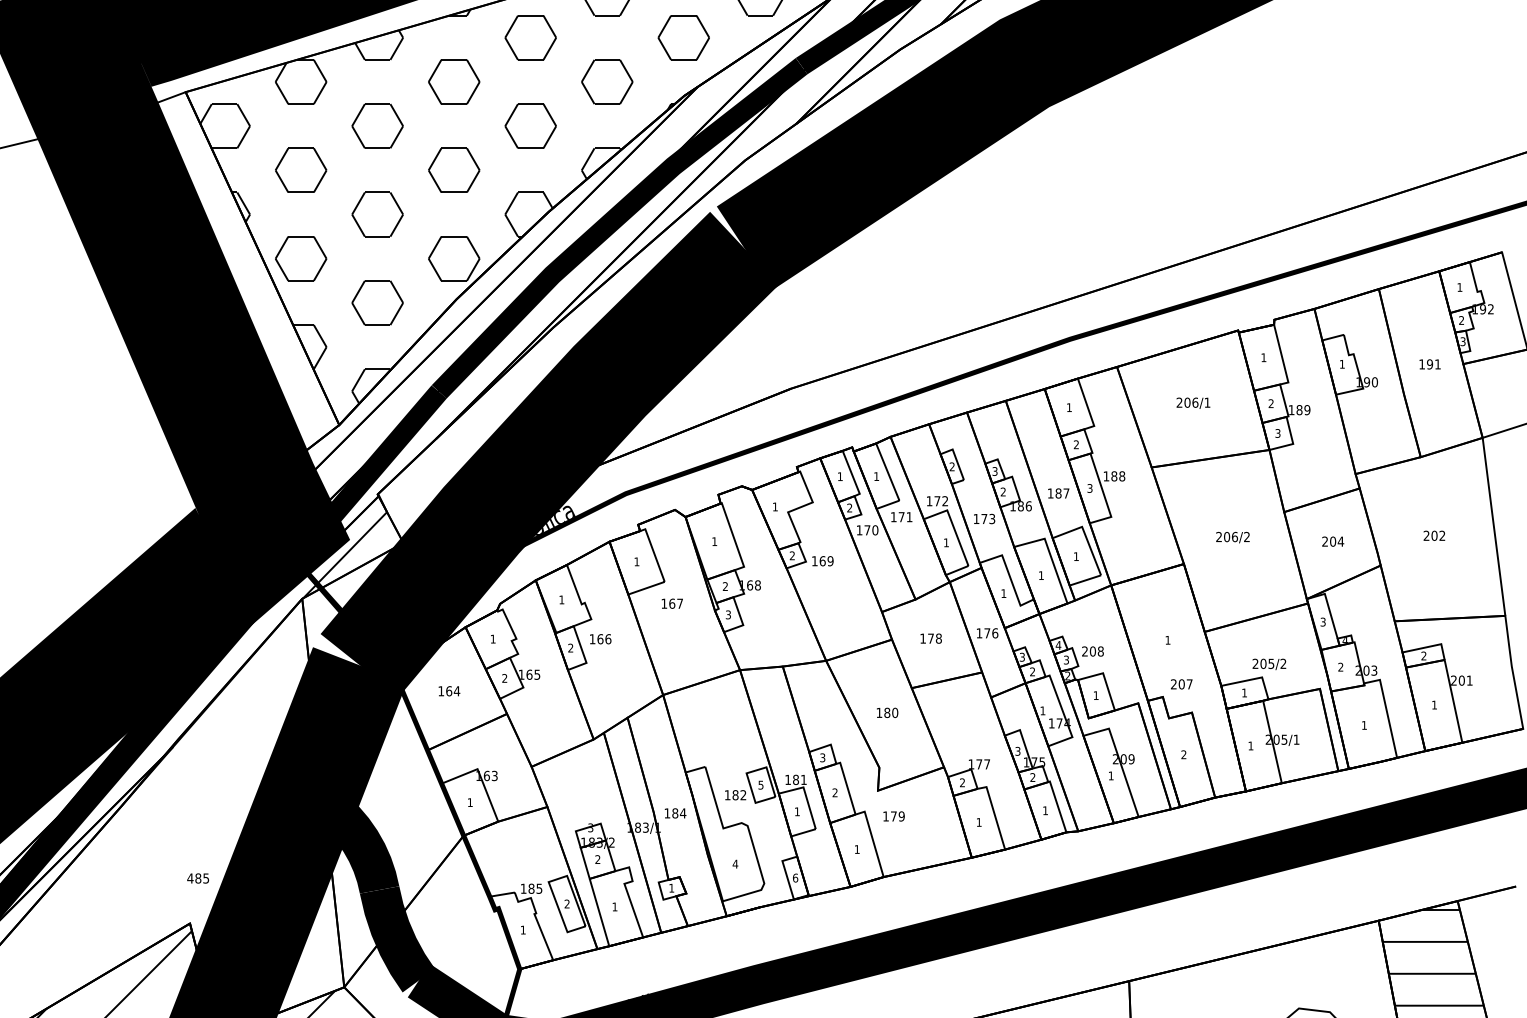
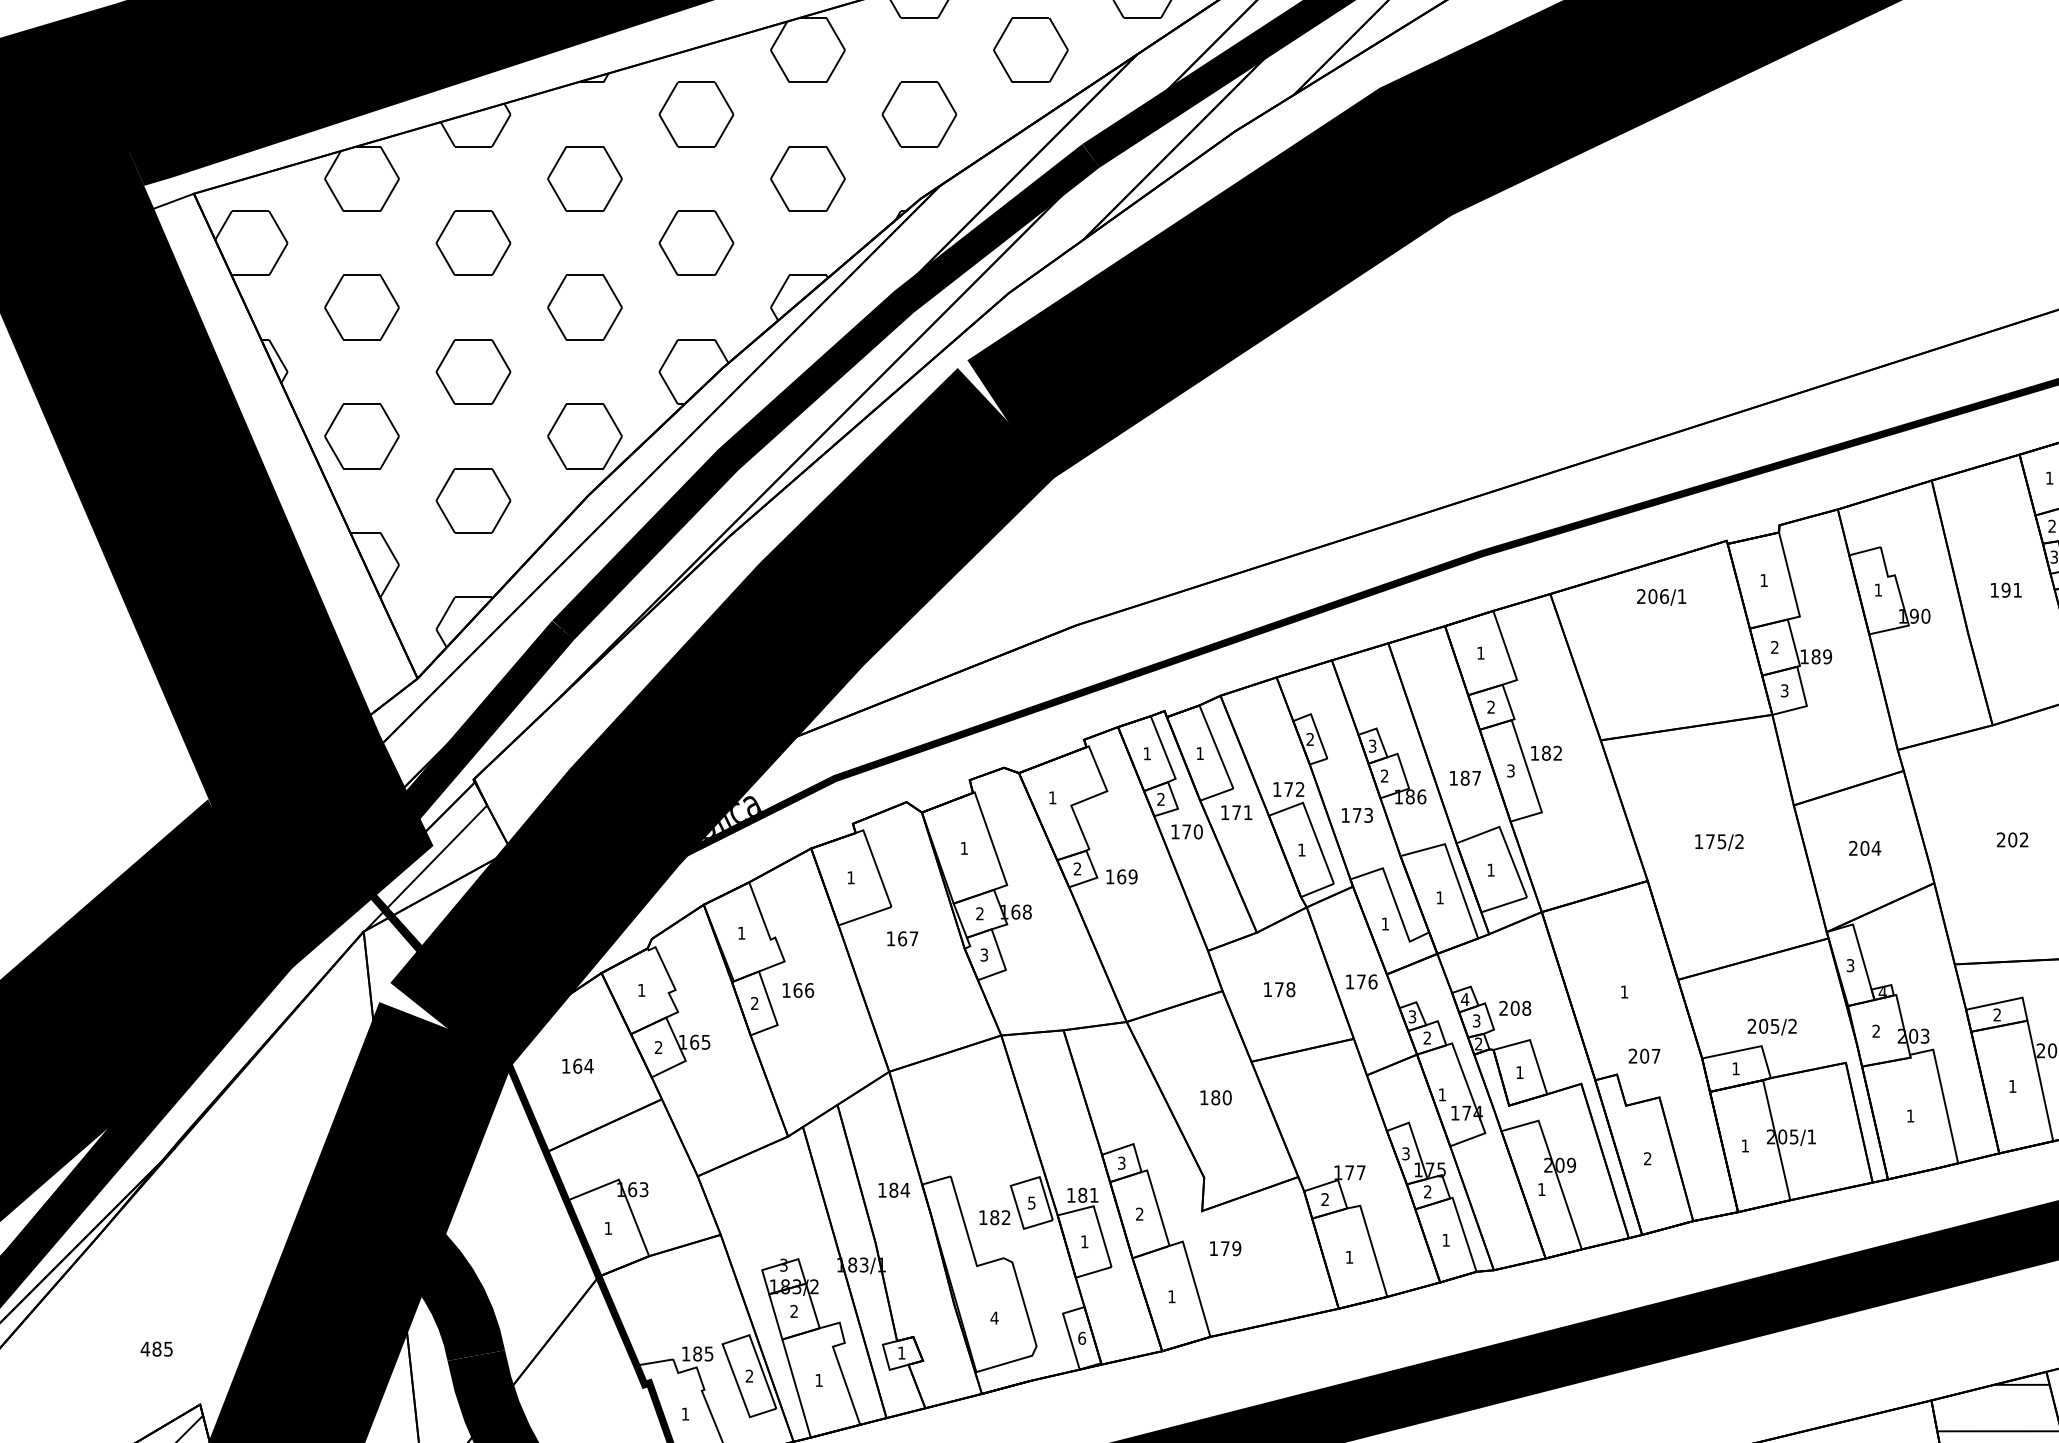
text: (1193, 402) -> (1661, 596), moved
text: (1122, 476) -> (1558, 753), 188 -> 182
text: (1226, 536) -> (1709, 840), 206/2 -> 175/2
text: (675, 813) -> (894, 1190), moved
text: (198, 878) -> (157, 1349), moved

